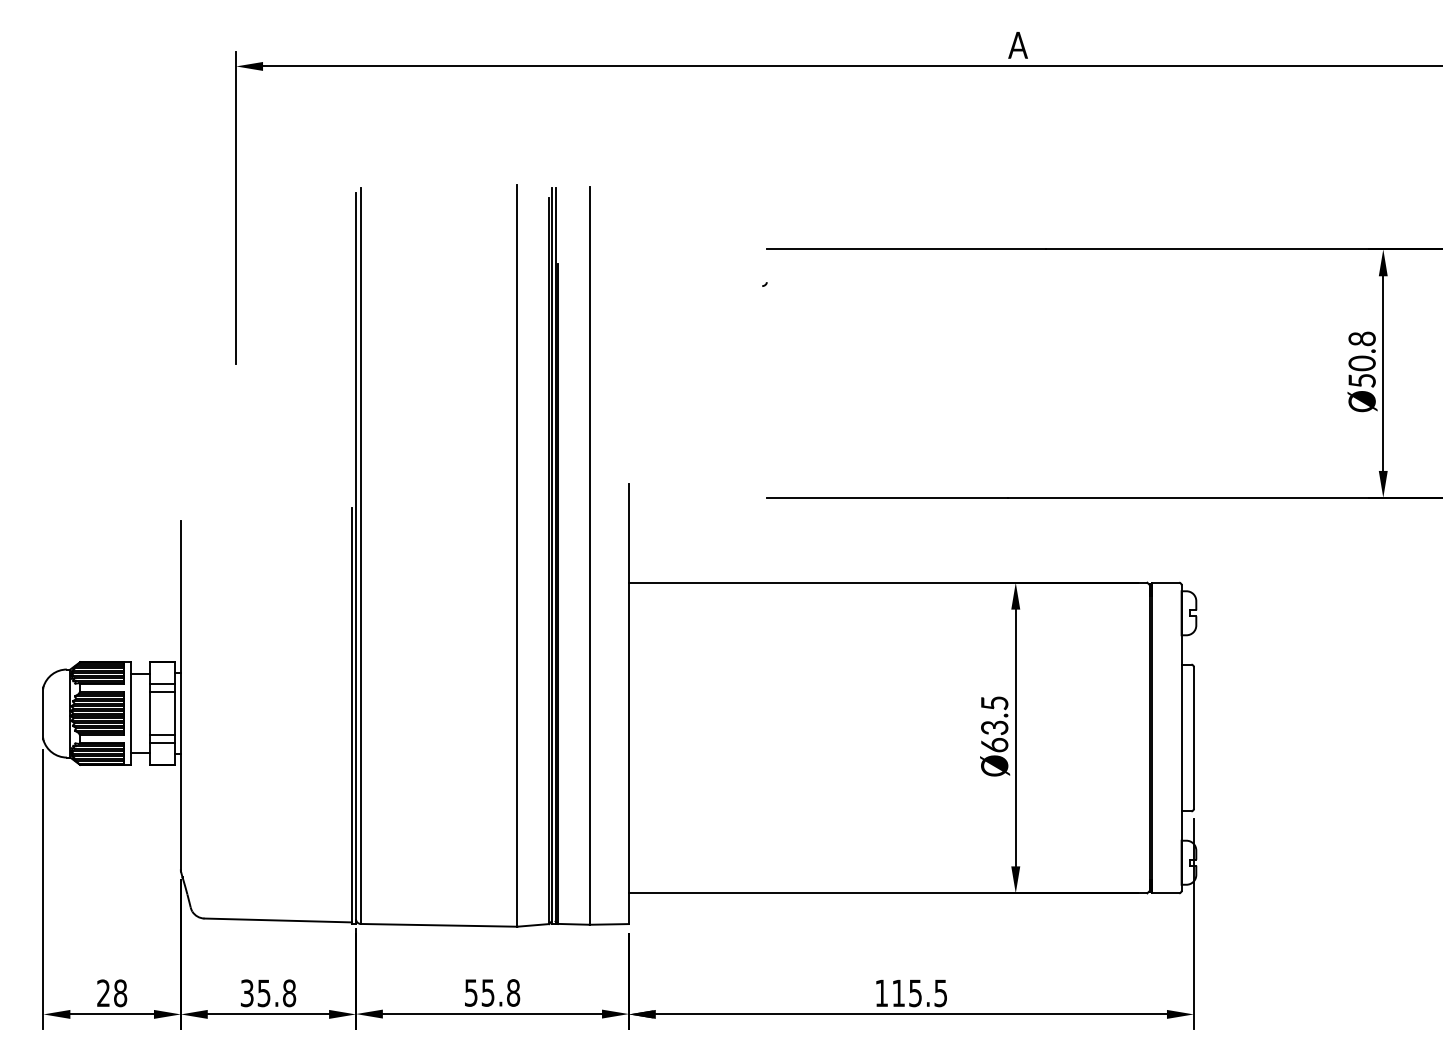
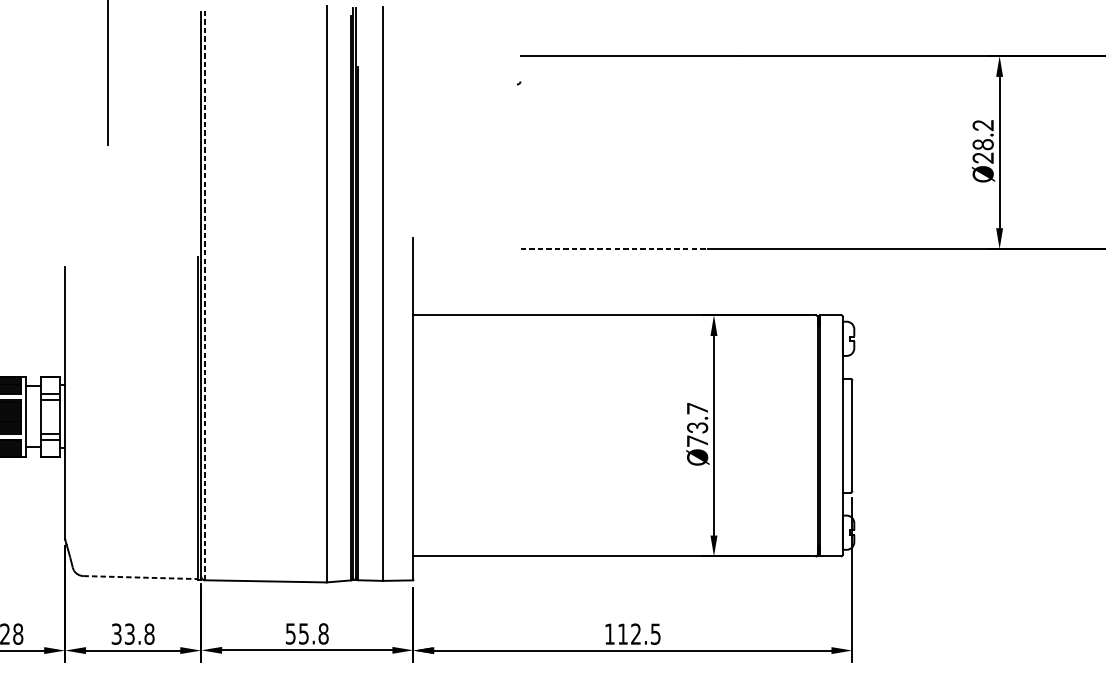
text: (1361, 359) -> (982, 141), Ø50.8 -> Ø28.2
line: (887, 497) -> (614, 248), solid -> dashed
line: (360, 555) -> (204, 293), solid -> dashed
text: (994, 723) -> (697, 424), Ø63.5 -> Ø73.7
line: (278, 920) -> (140, 577), solid -> dashed
text: (264, 992) -> (130, 633), 35.8 -> 33.8
text: (915, 993) -> (636, 634), 115.5 -> 112.5

